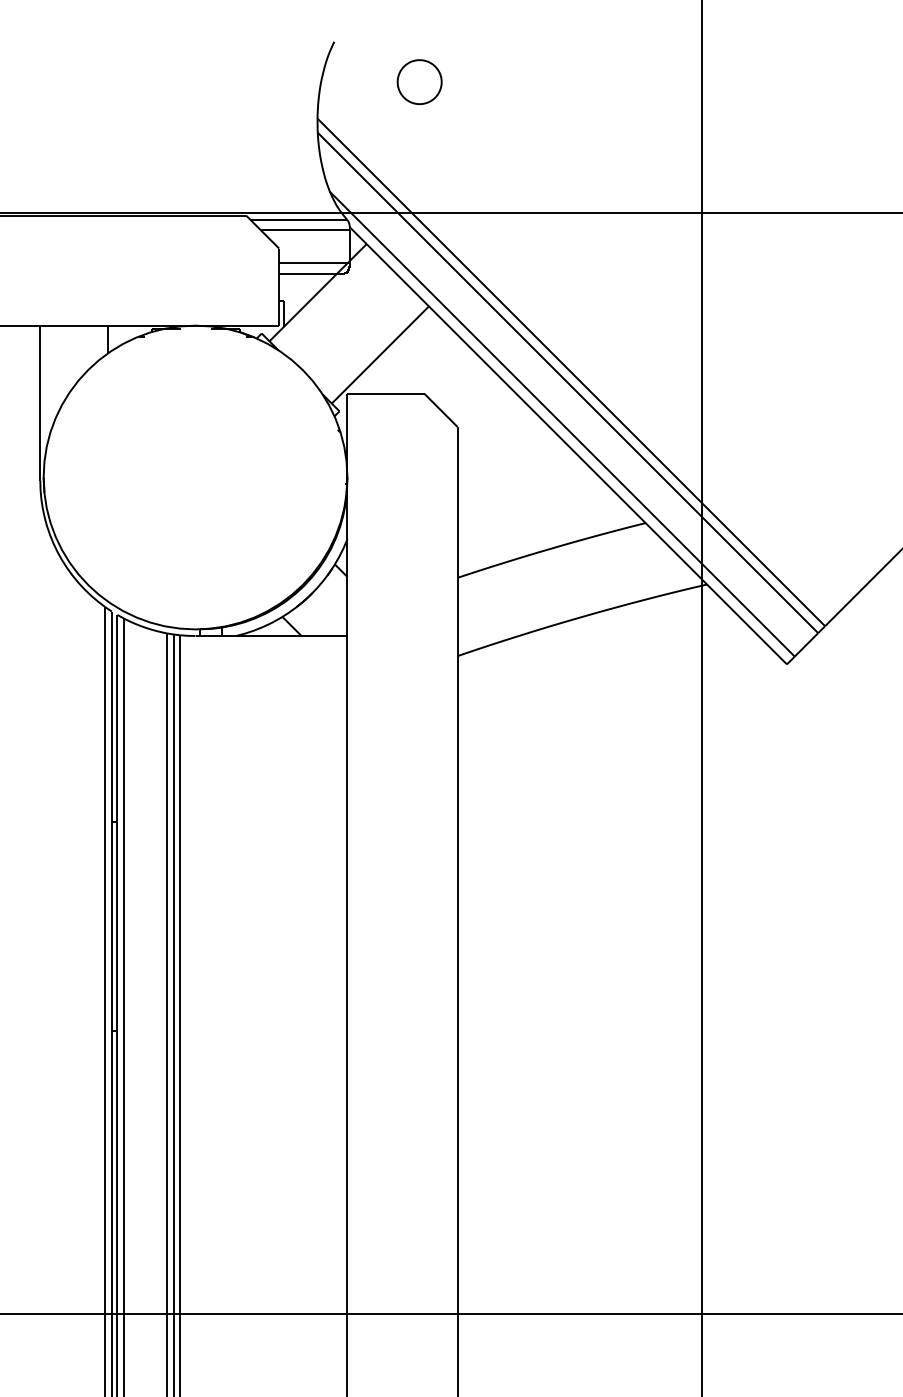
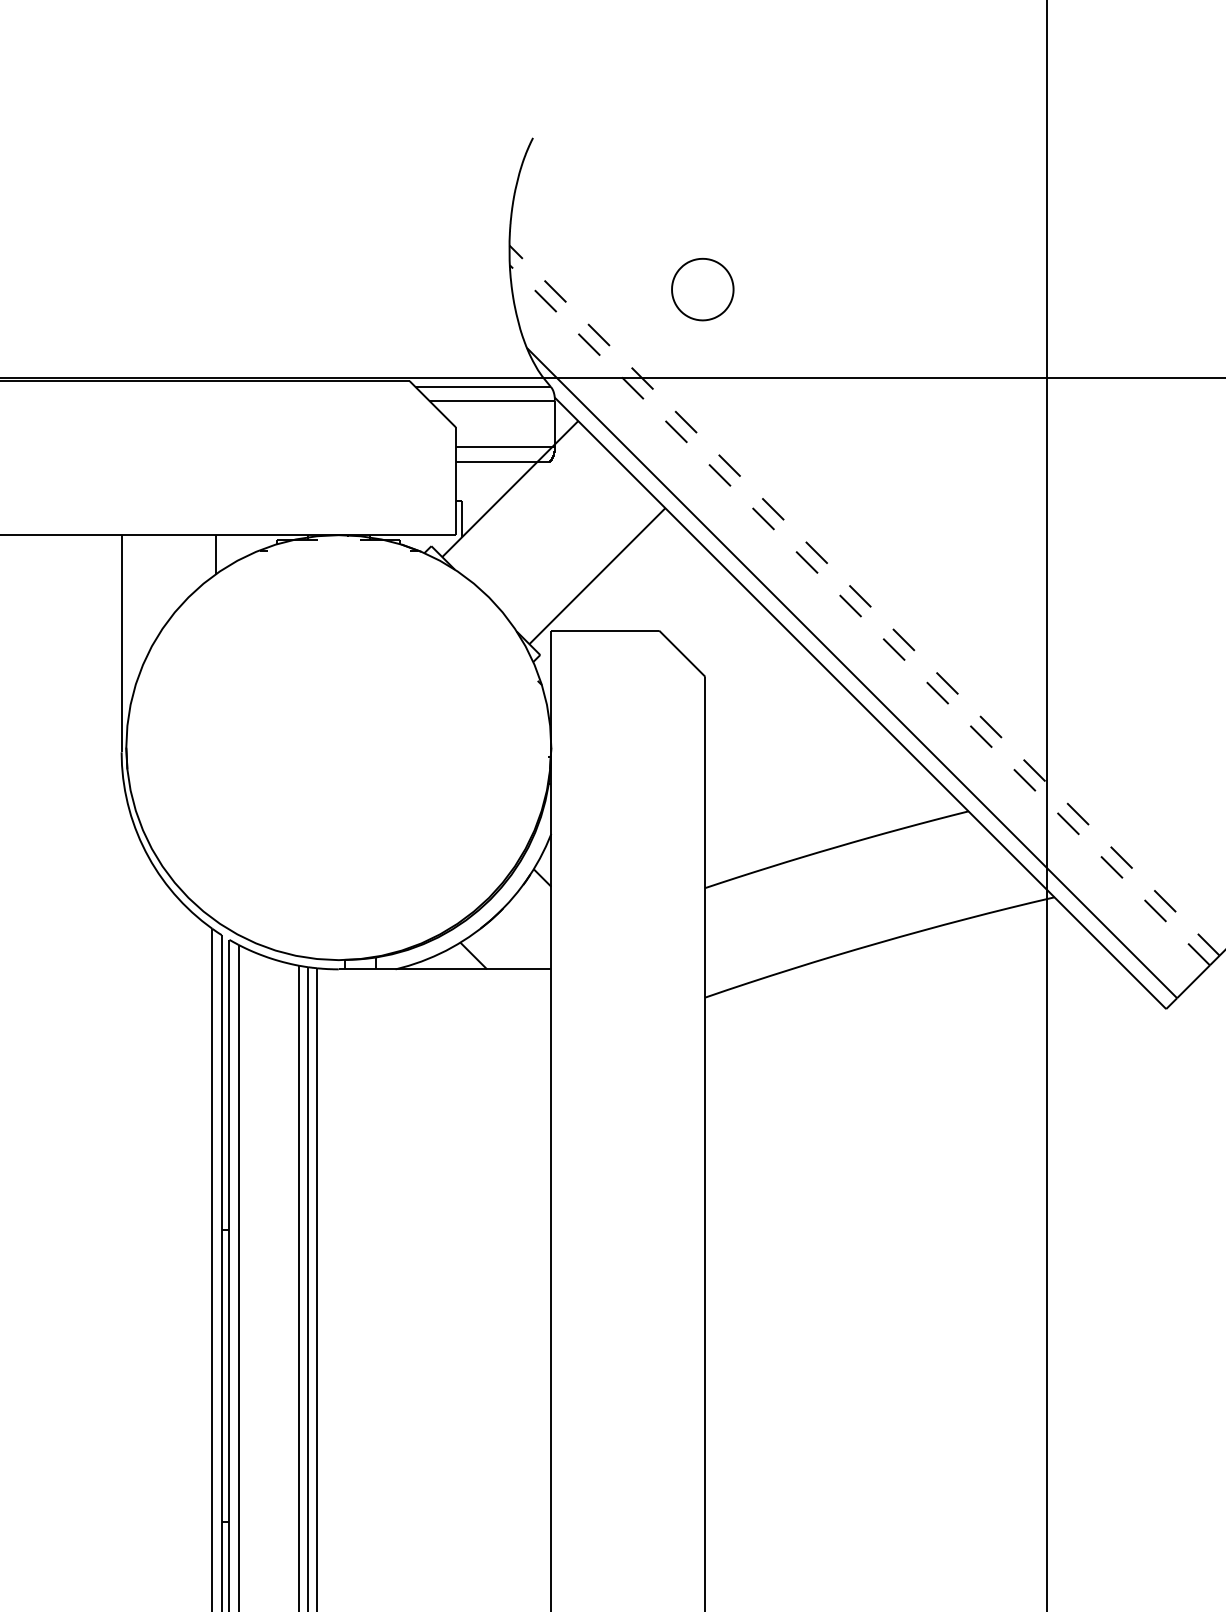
part: (419, 81) -> (702, 288), moved
line: (571, 372) -> (864, 600), solid -> dashed
line: (568, 382) -> (860, 614), solid -> dashed

